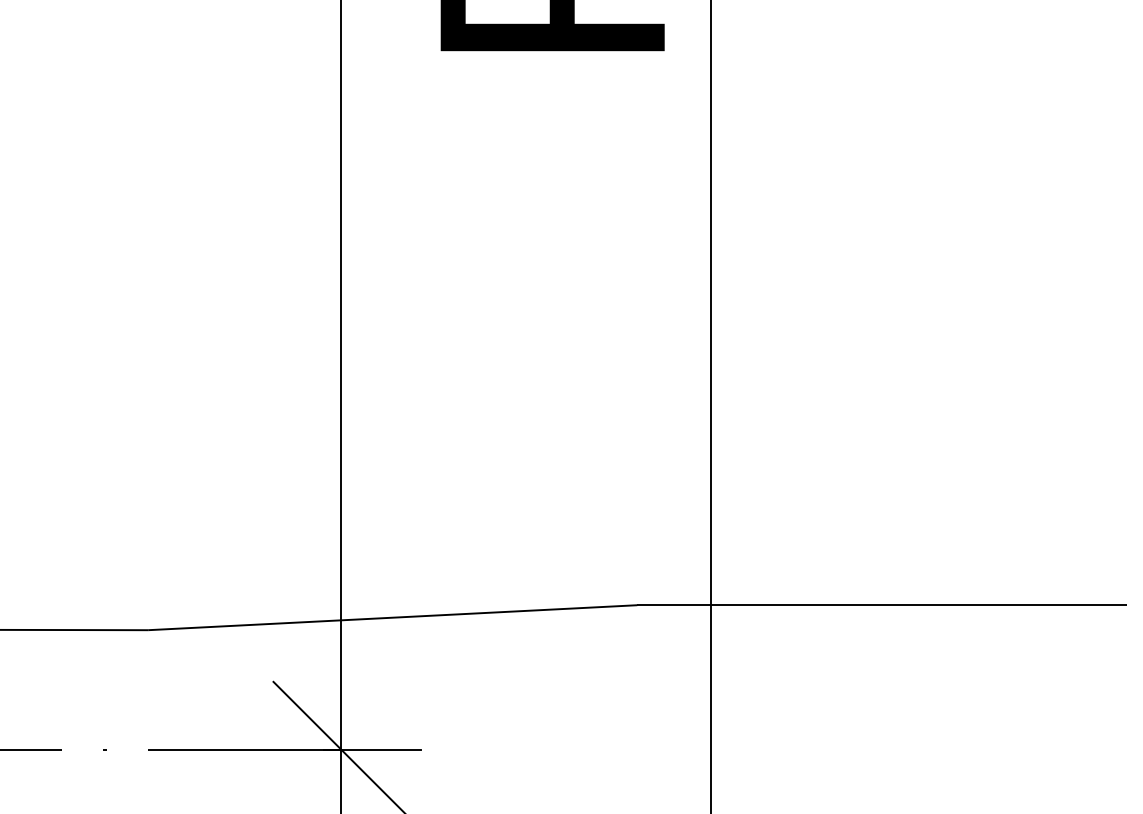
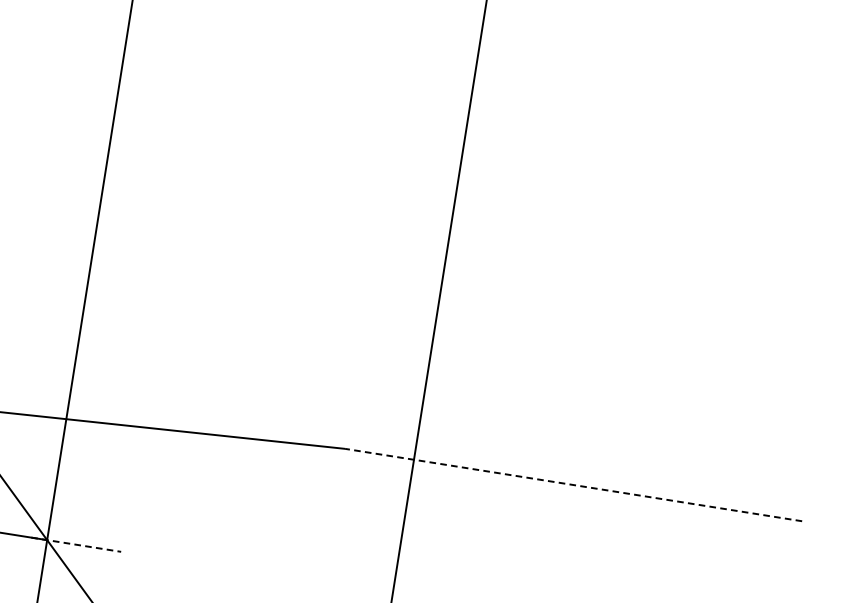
line: (881, 605) -> (573, 485), solid -> dashed
line: (372, 749) -> (76, 544), solid -> dashed

